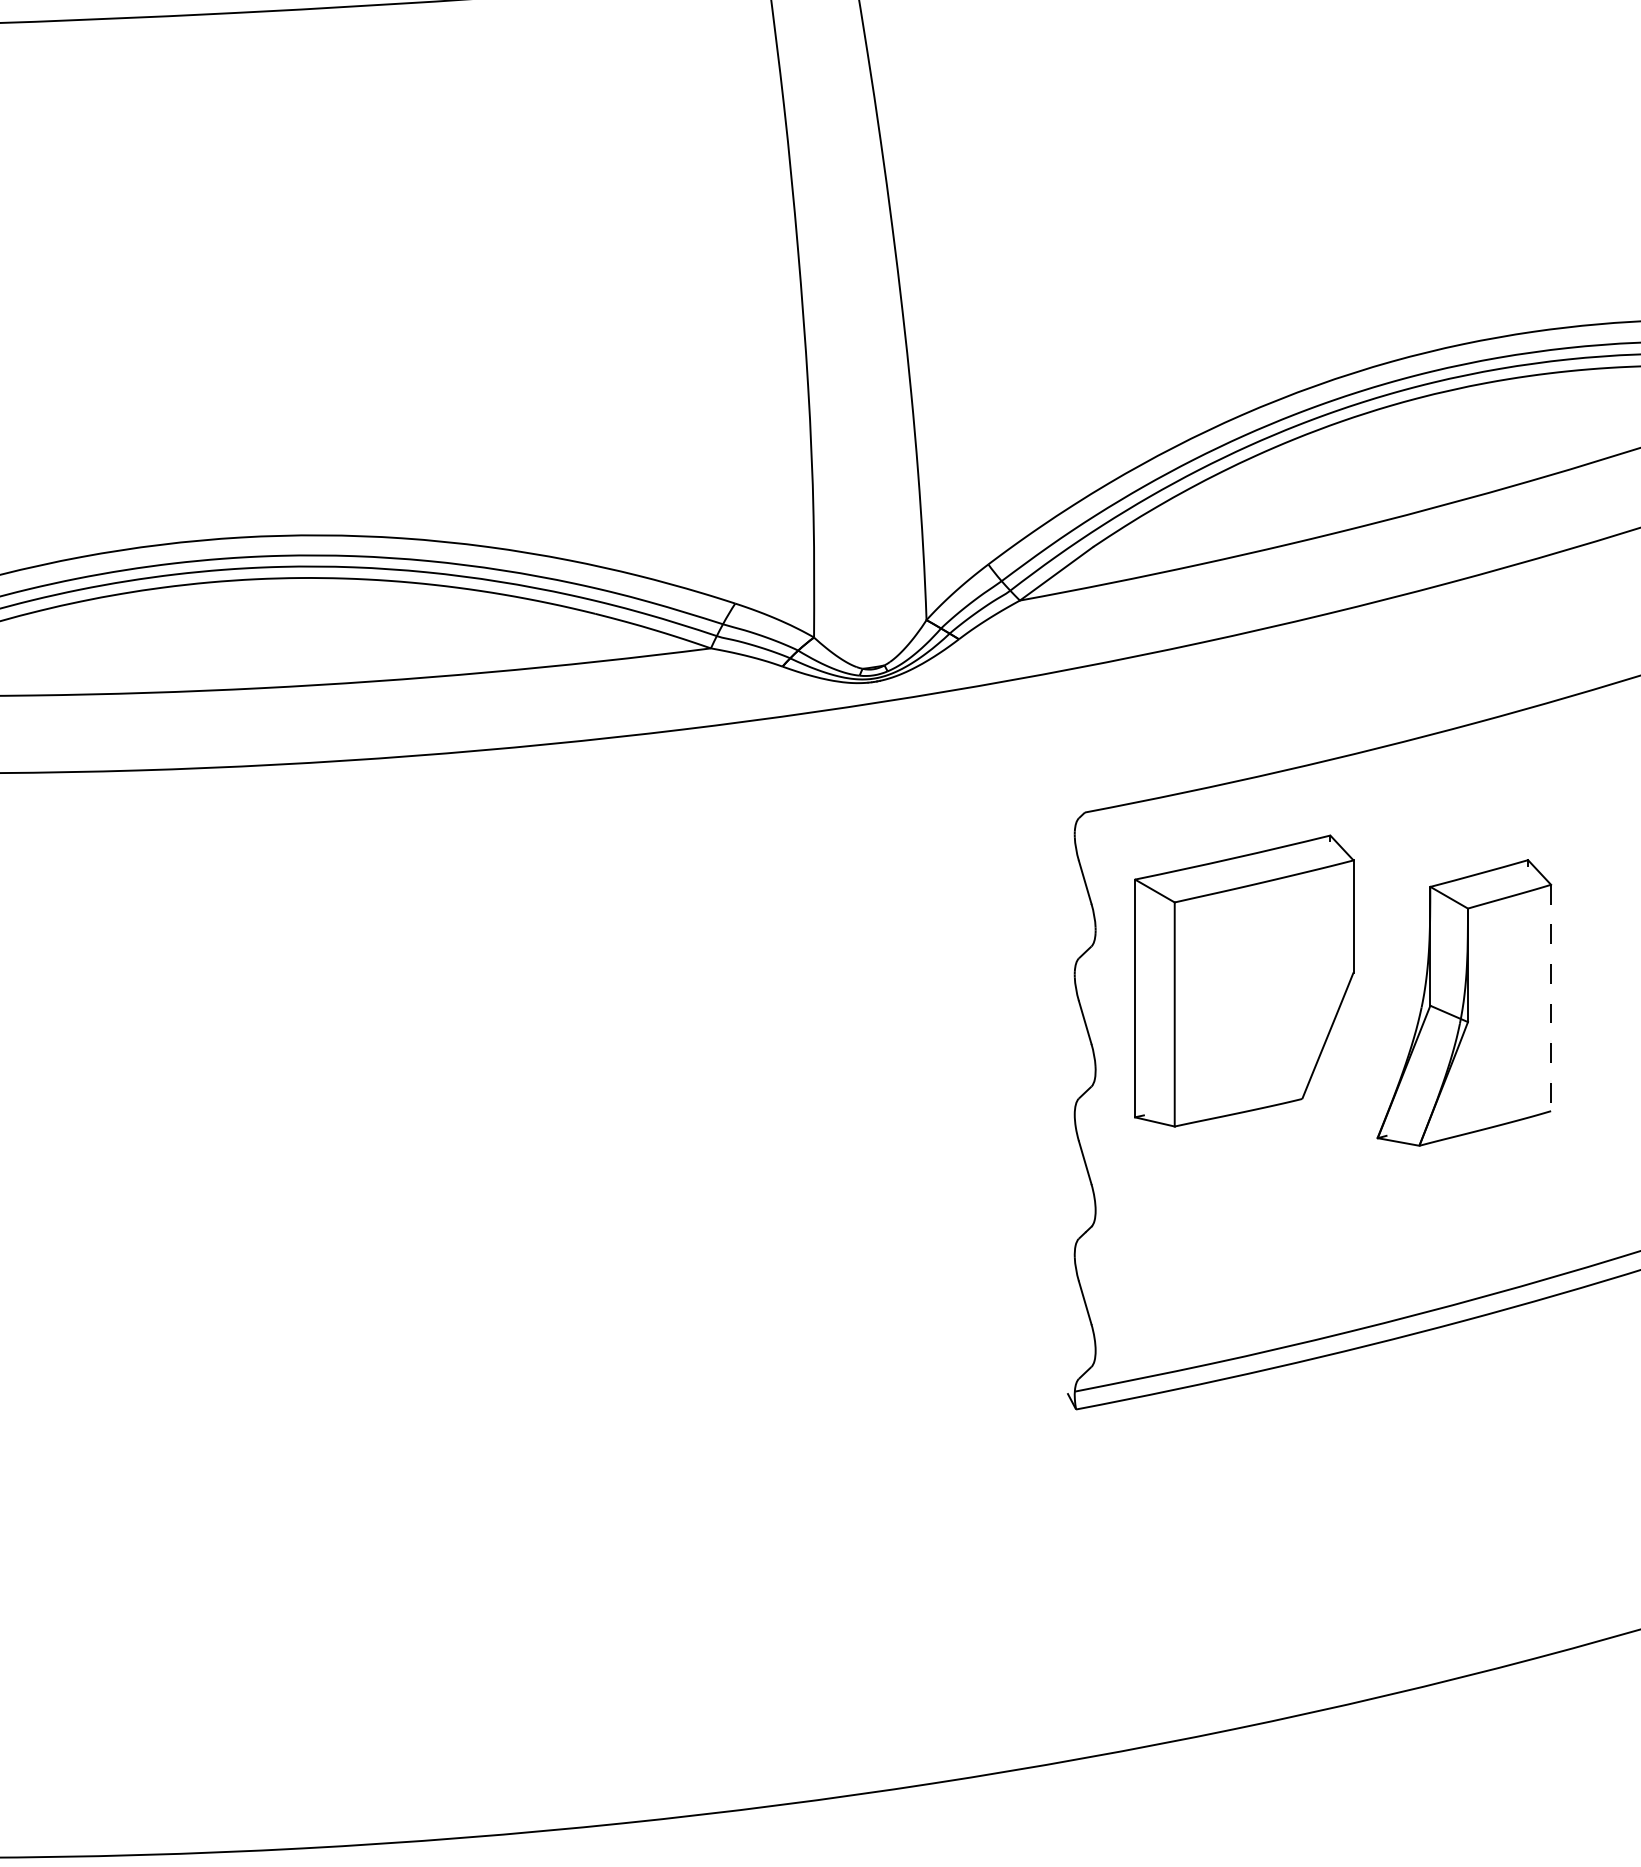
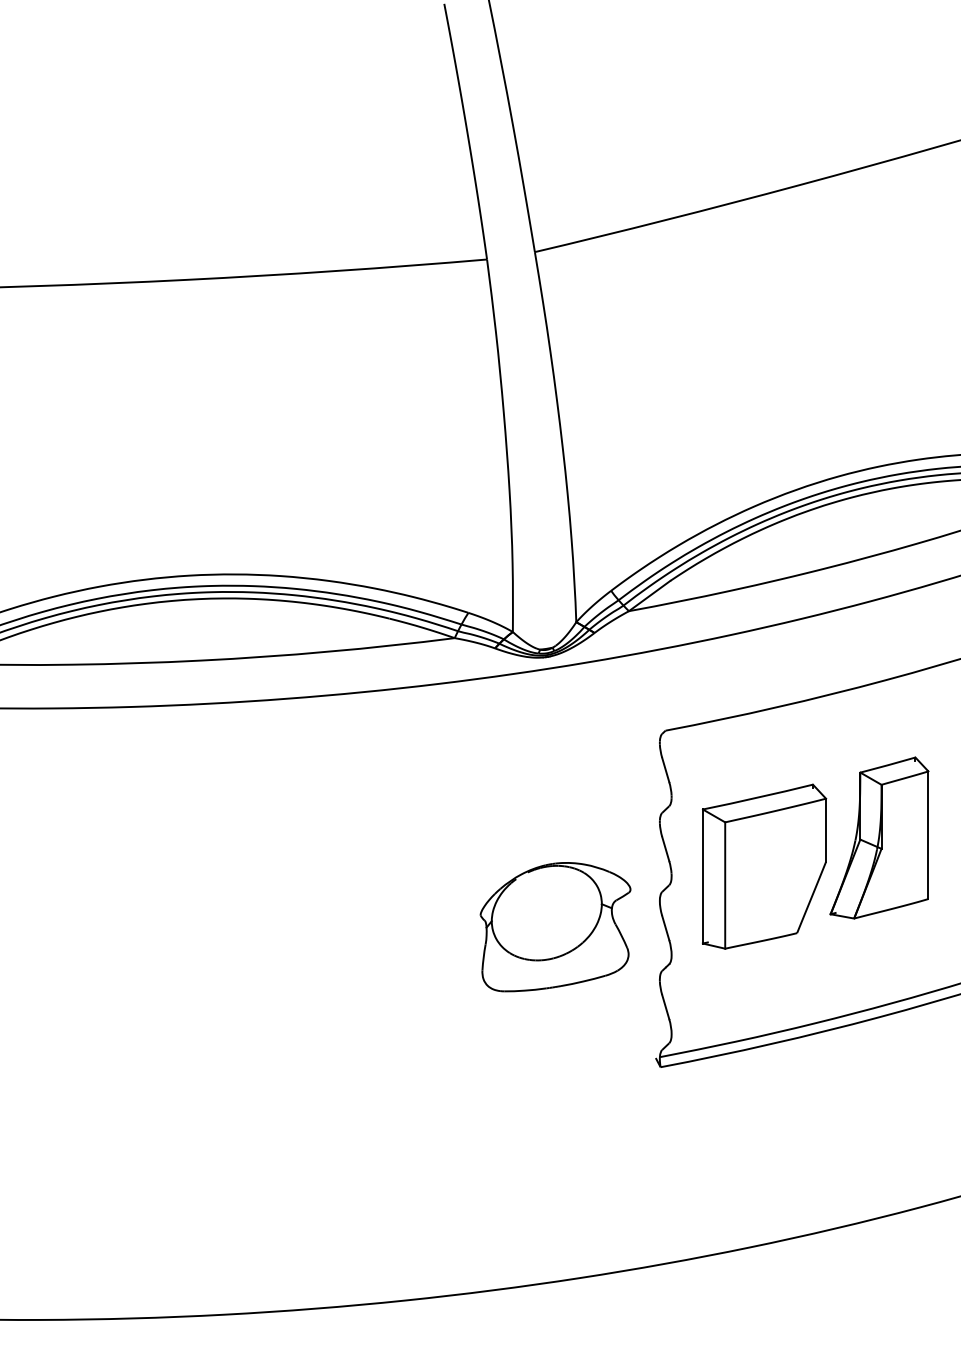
part: (1244, 980) -> (764, 866), moved
line: (1551, 998) -> (928, 835), dashed -> solid
part: (889, 1161) -> (555, 927), added

